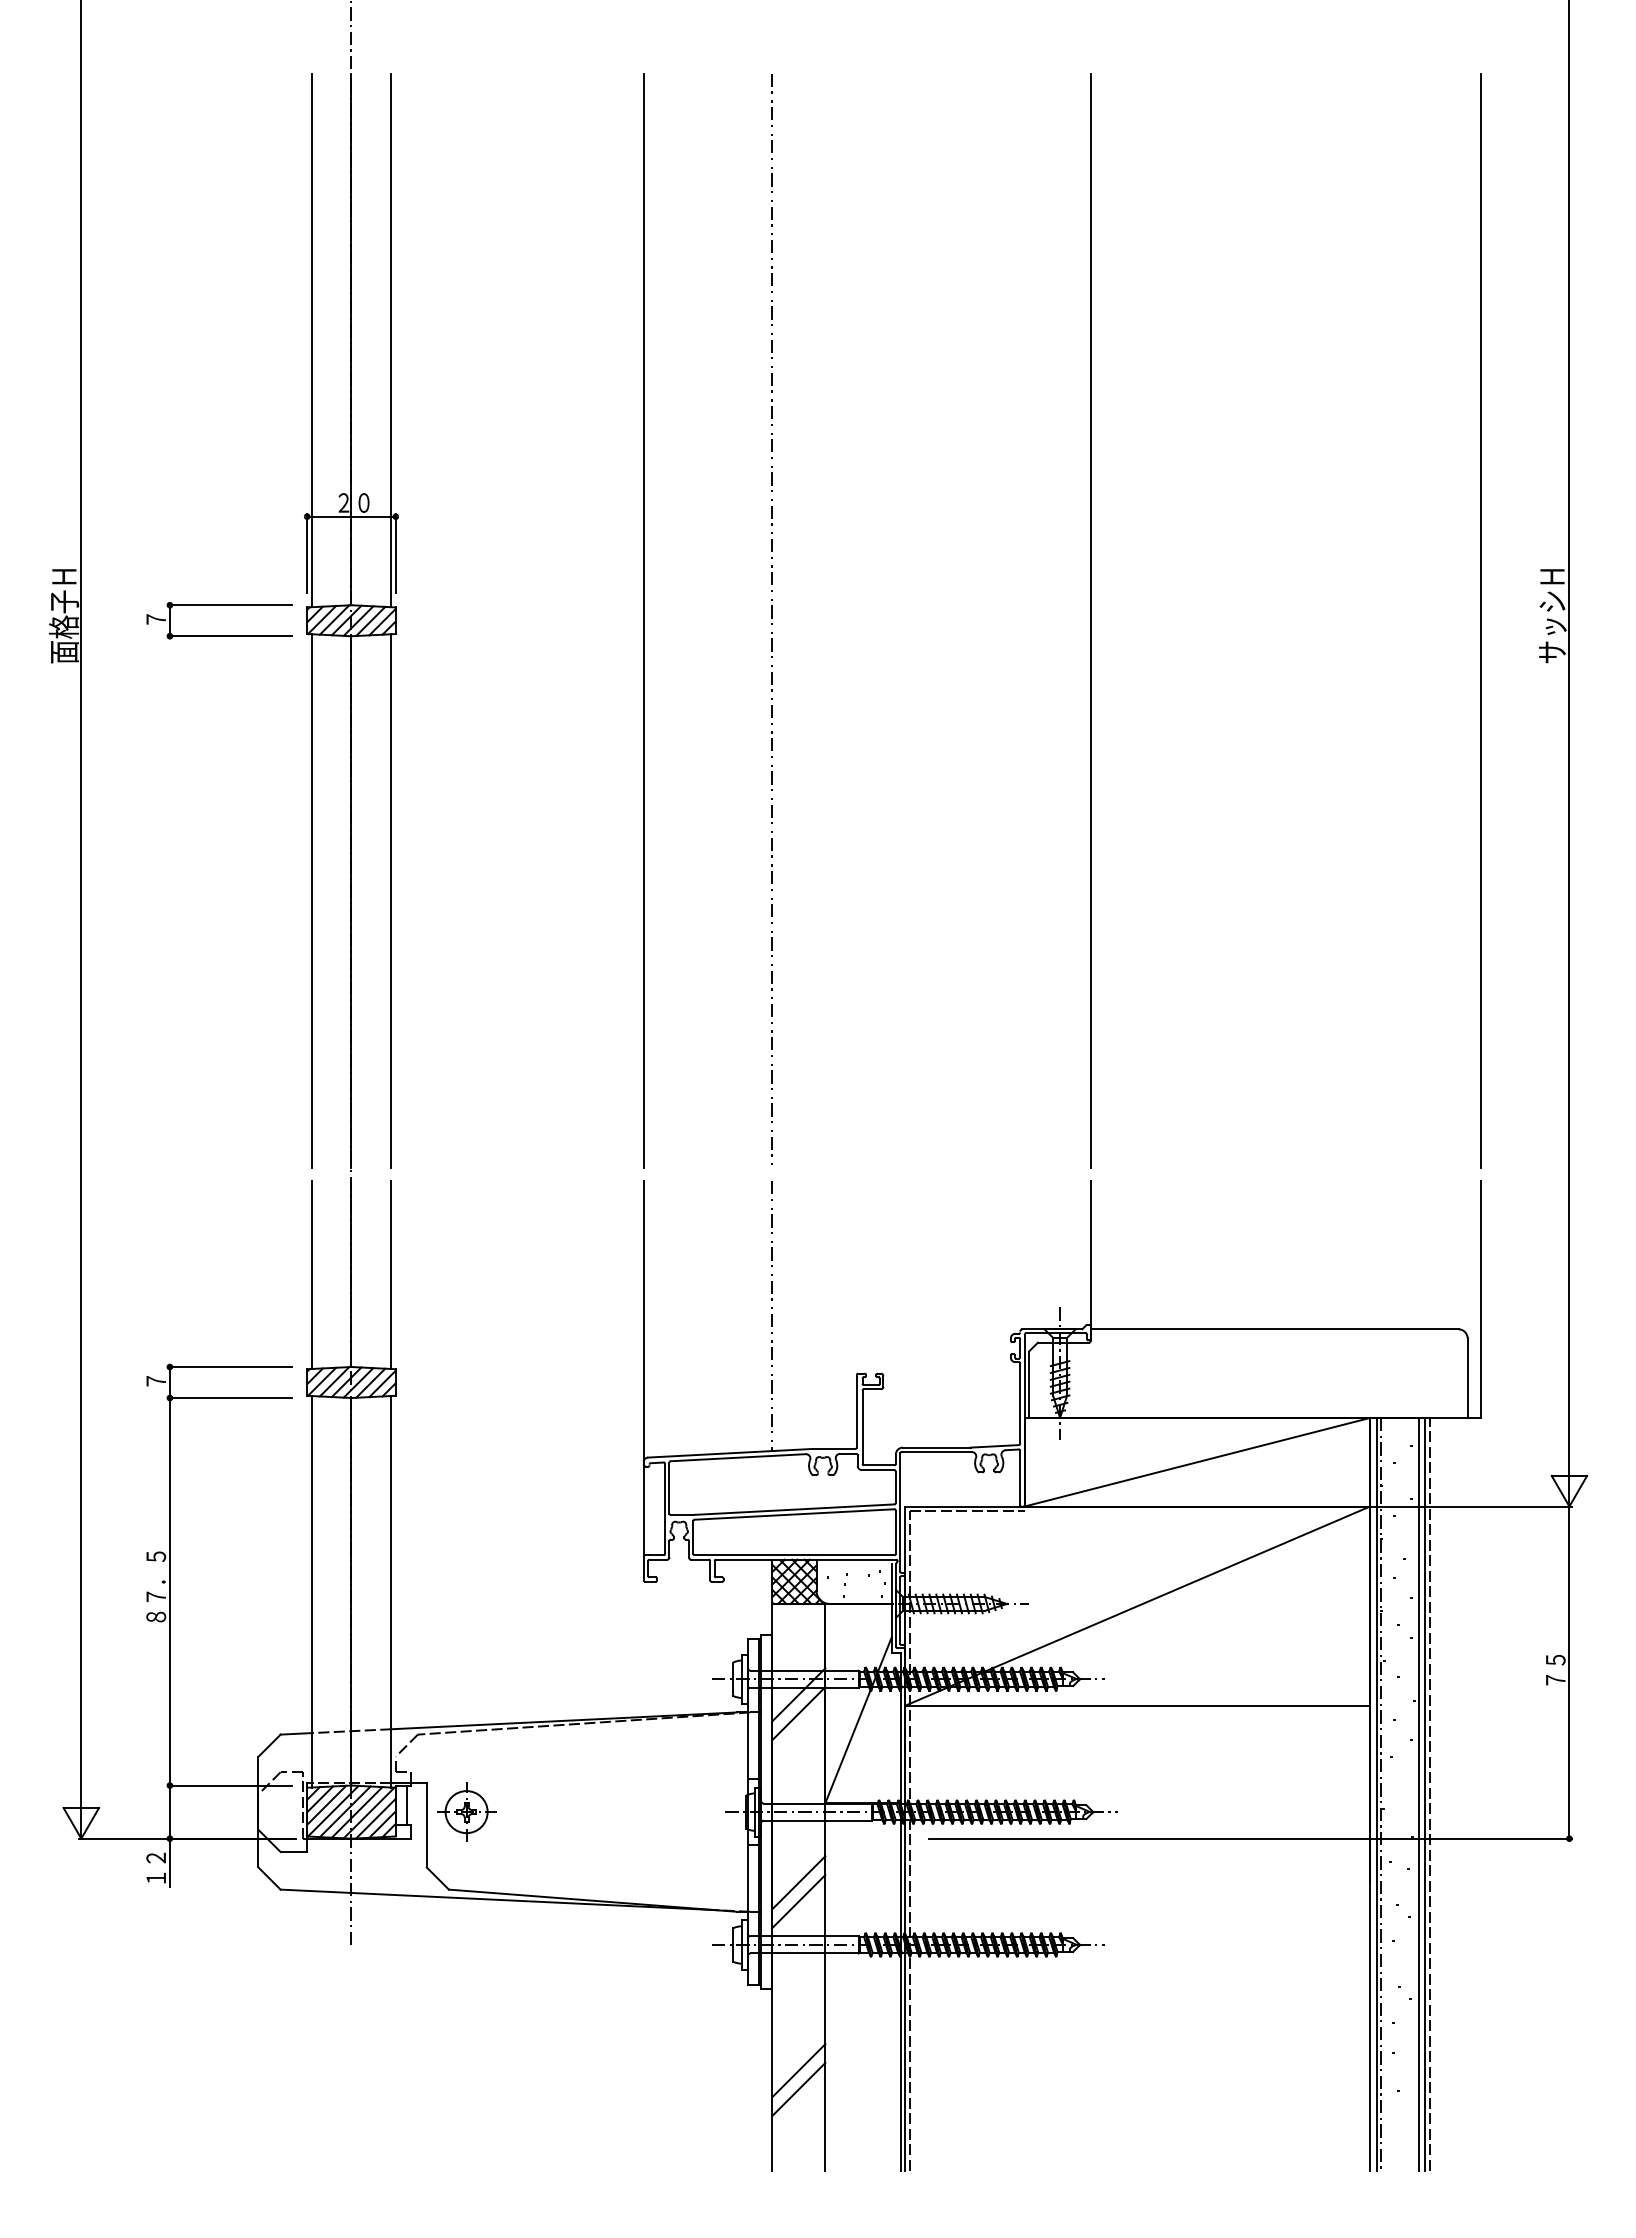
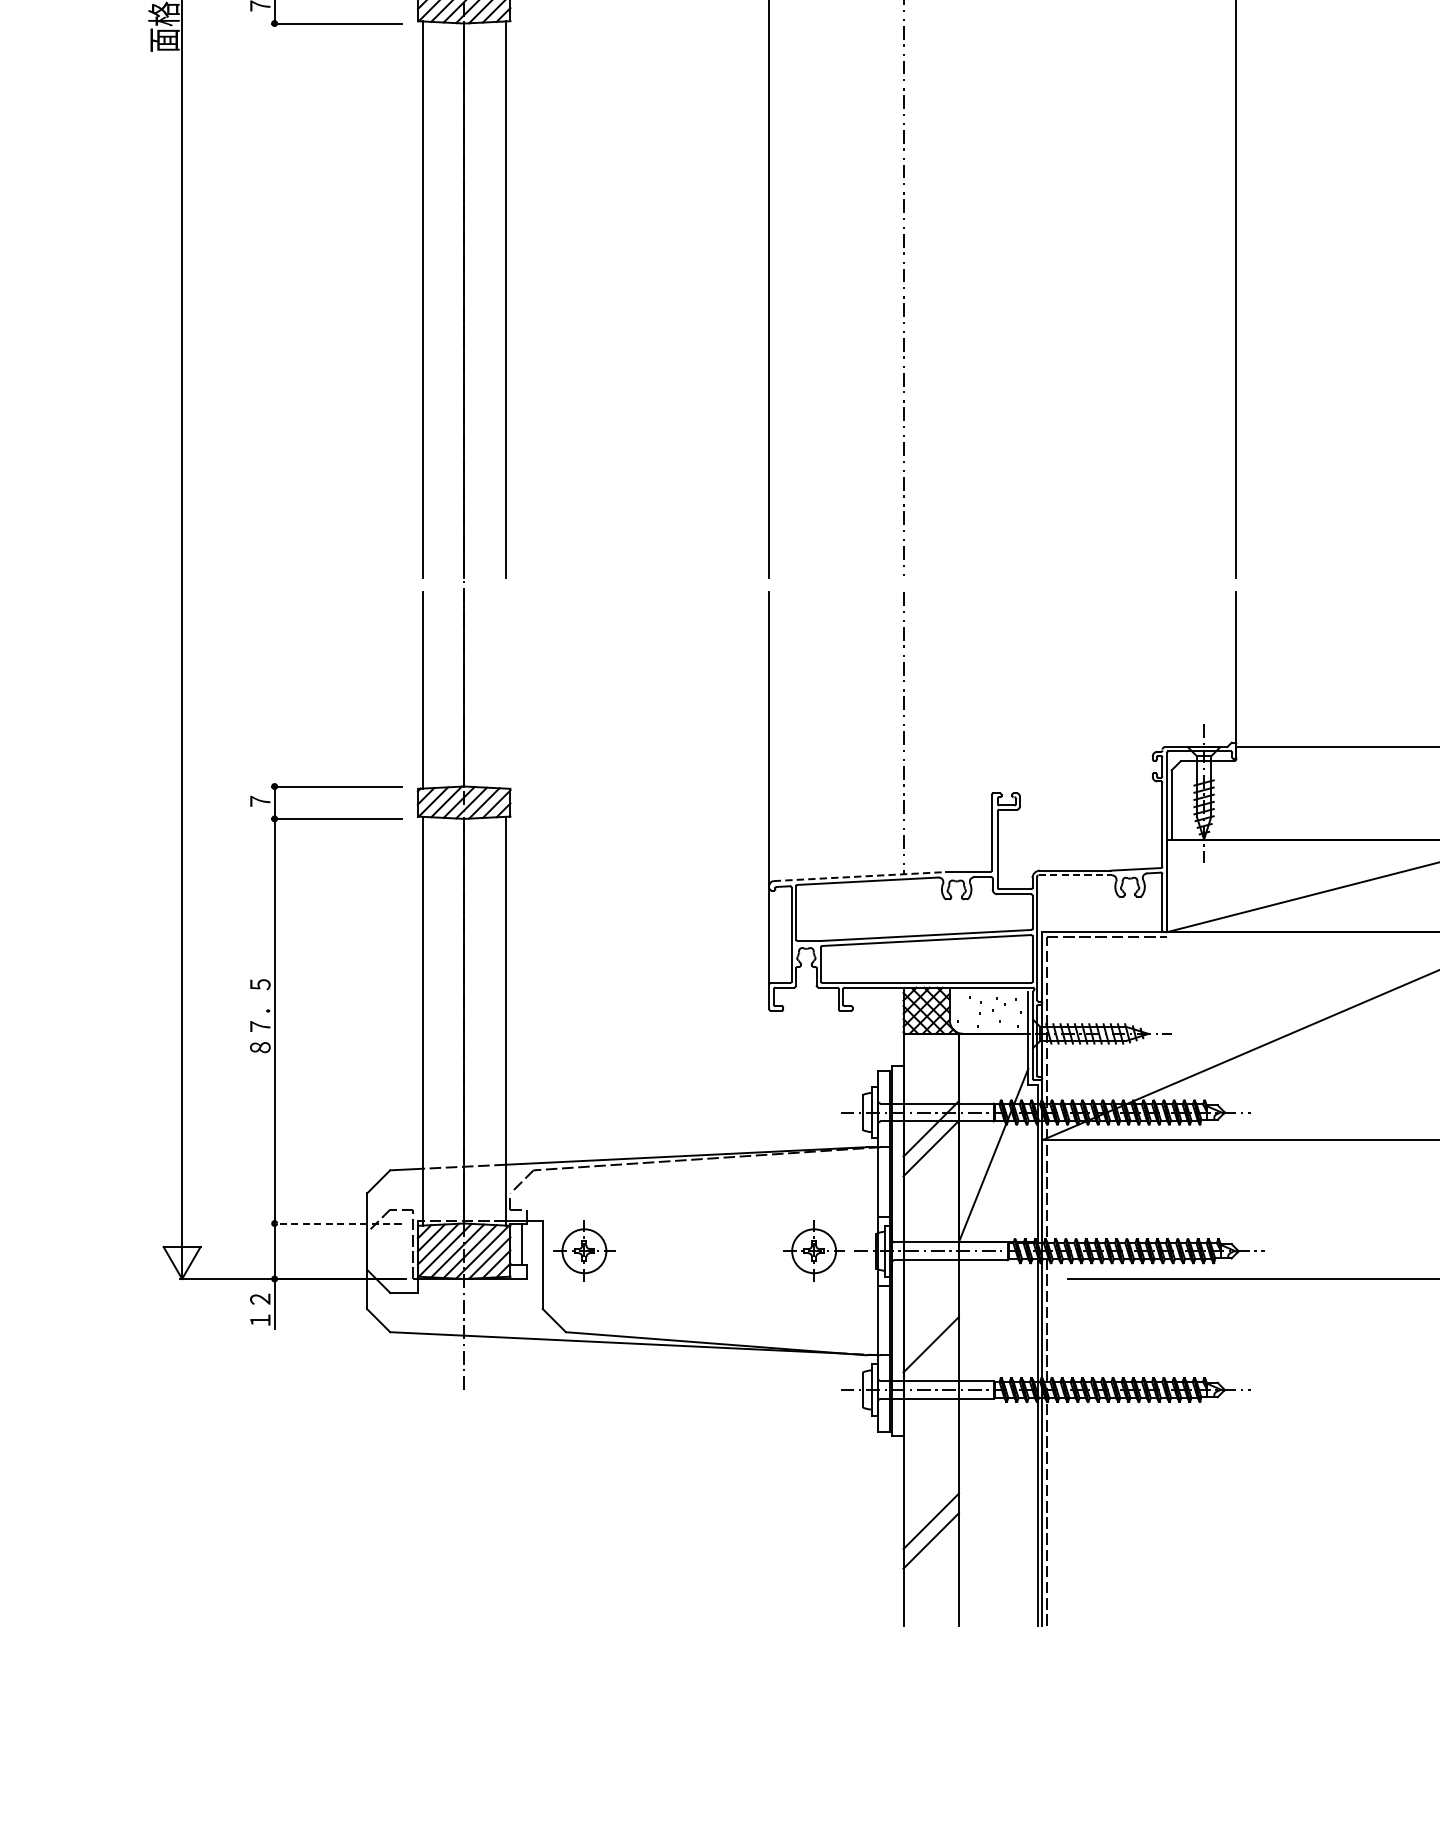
line: (391, 1275) -> (505, 690), removed
line: (937, 1452) -> (1076, 875), solid -> dashed
line: (730, 1453) -> (859, 876), solid -> dashed
line: (229, 1785) -> (336, 1223), solid -> dashed
part: (686, 1811) -> (814, 1250), added
line: (798, 1882) -> (930, 1324), removed

